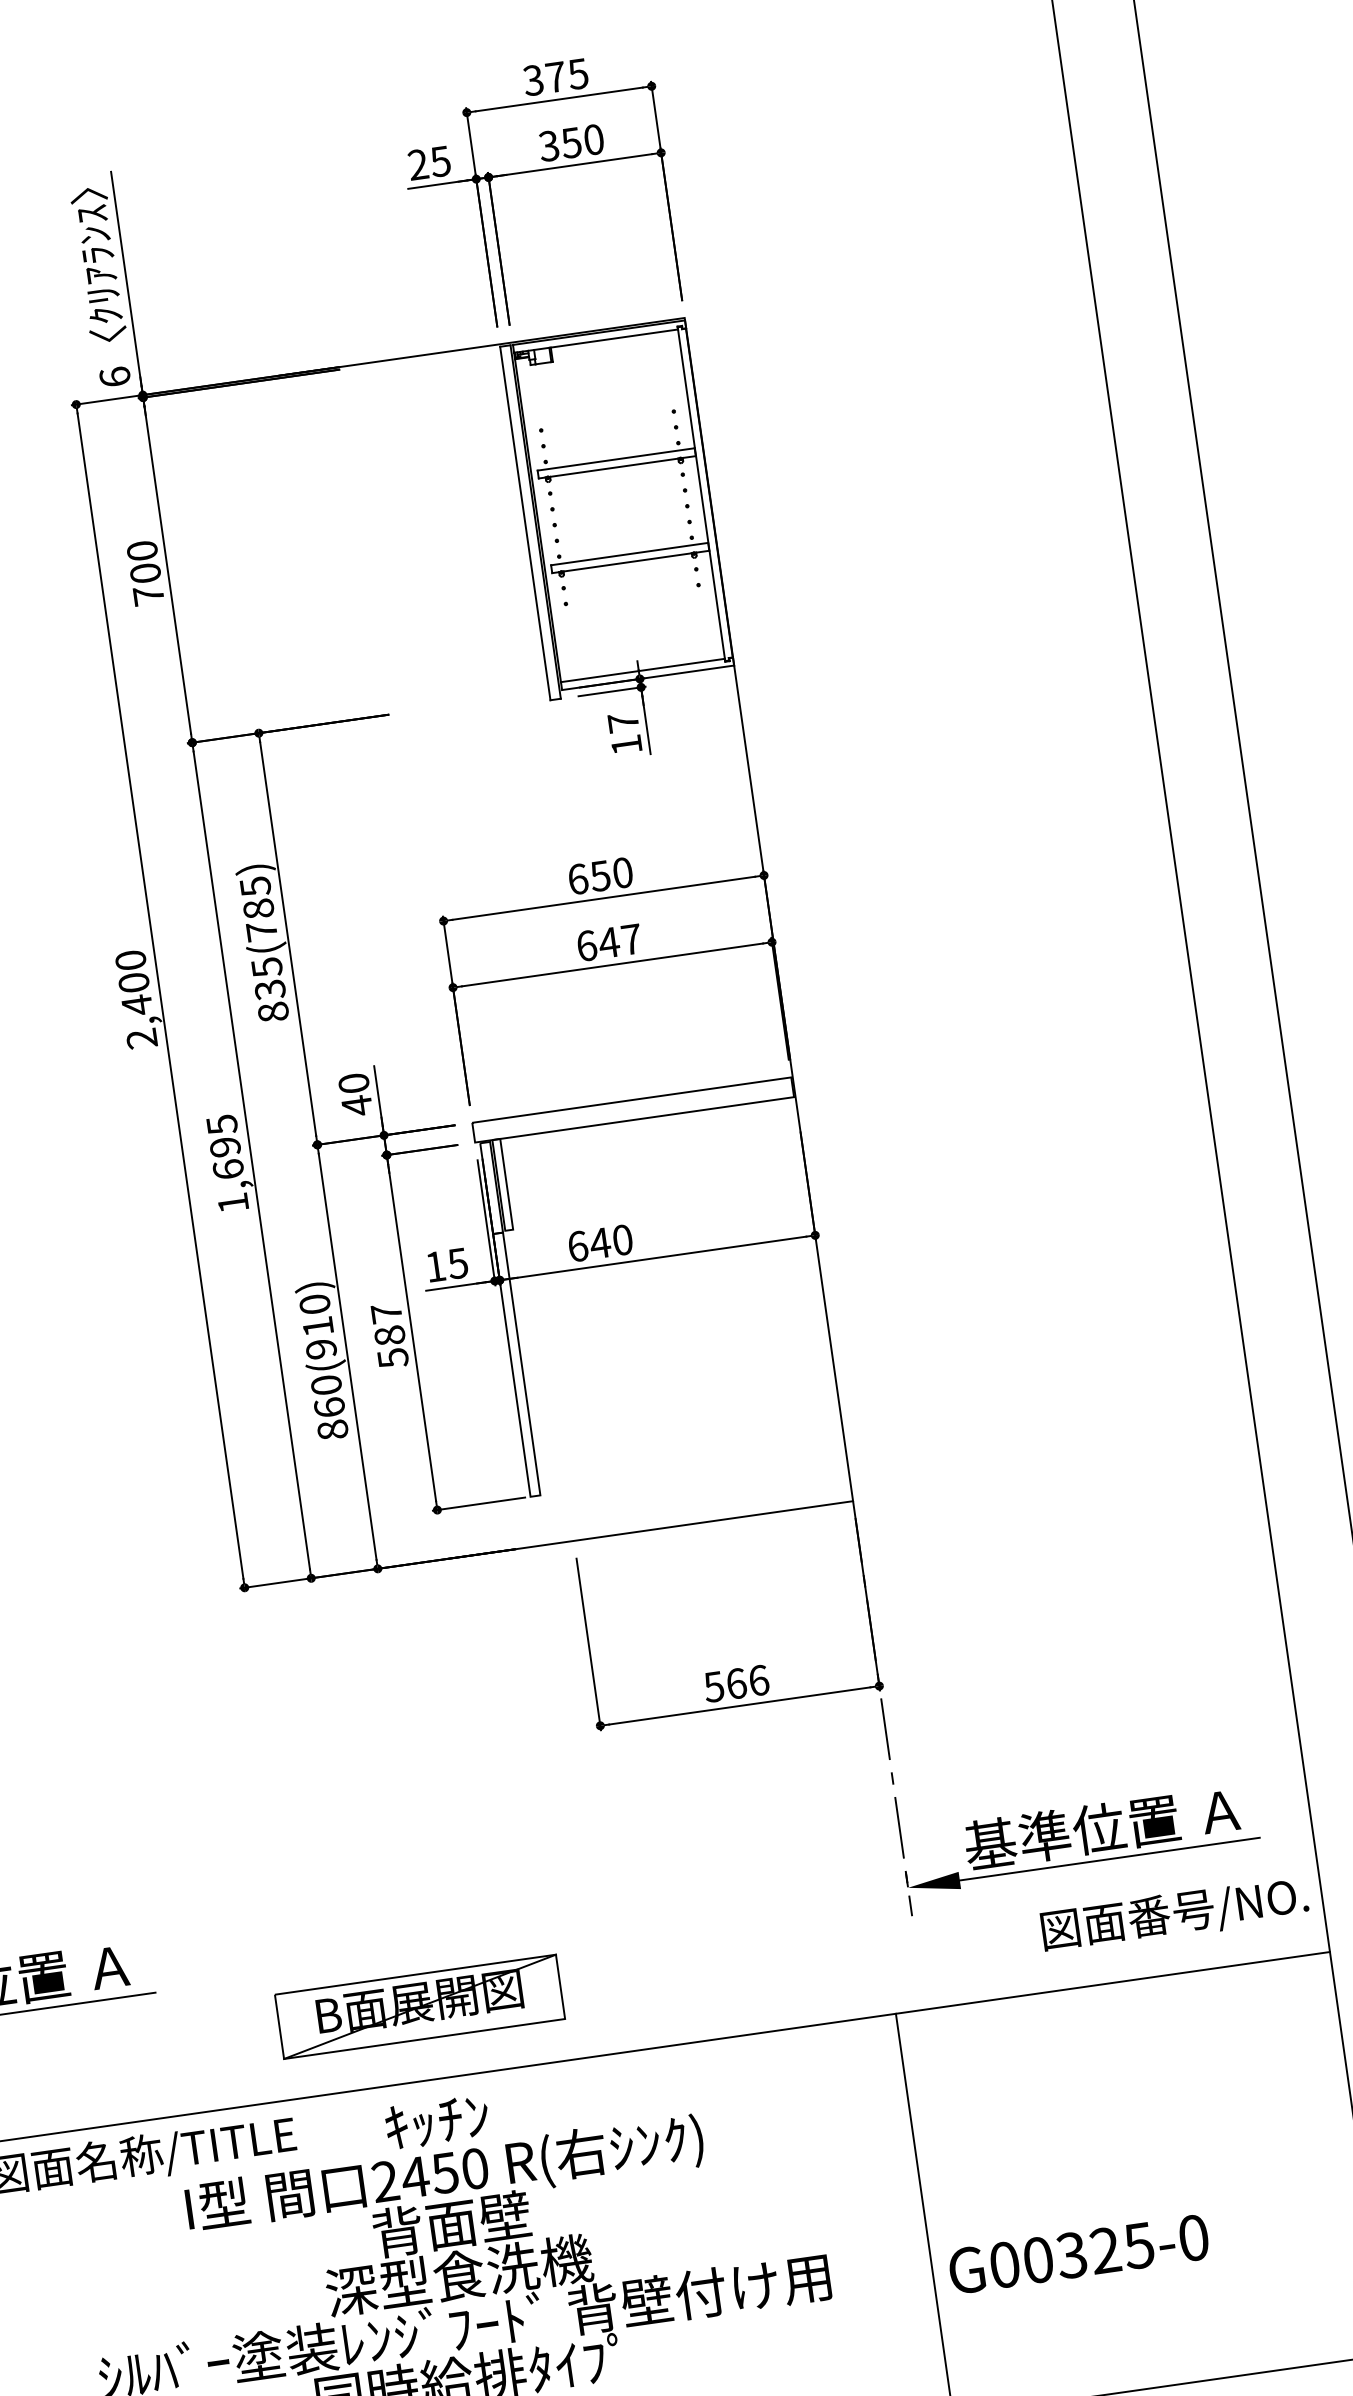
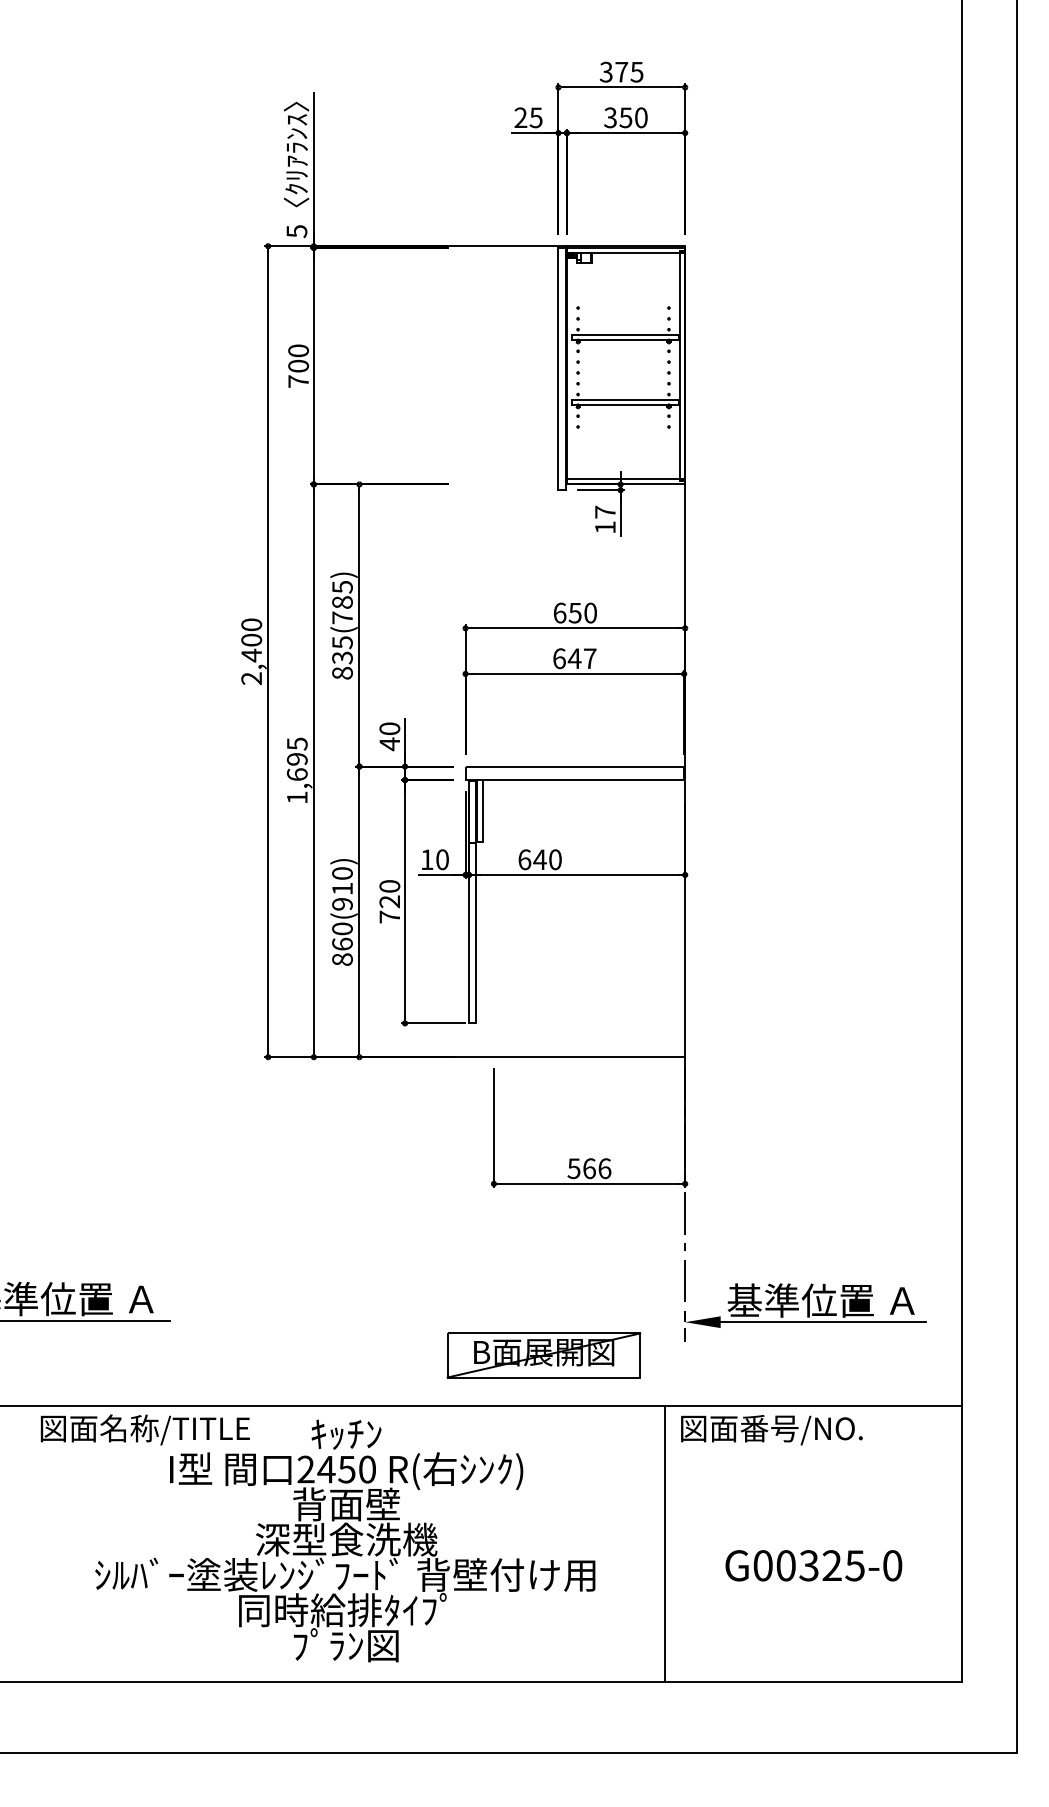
text: (114, 377) -> (296, 231), 6 -> 5
text: (457, 1263) -> (442, 859), 15 -> 10
text: (389, 1335) -> (389, 901), 587 -> 720
text: (1174, 1915) -> (771, 1430), moved
part: (419, 2006) -> (543, 1355), moved
text: (1078, 2254) -> (813, 1565), moved

